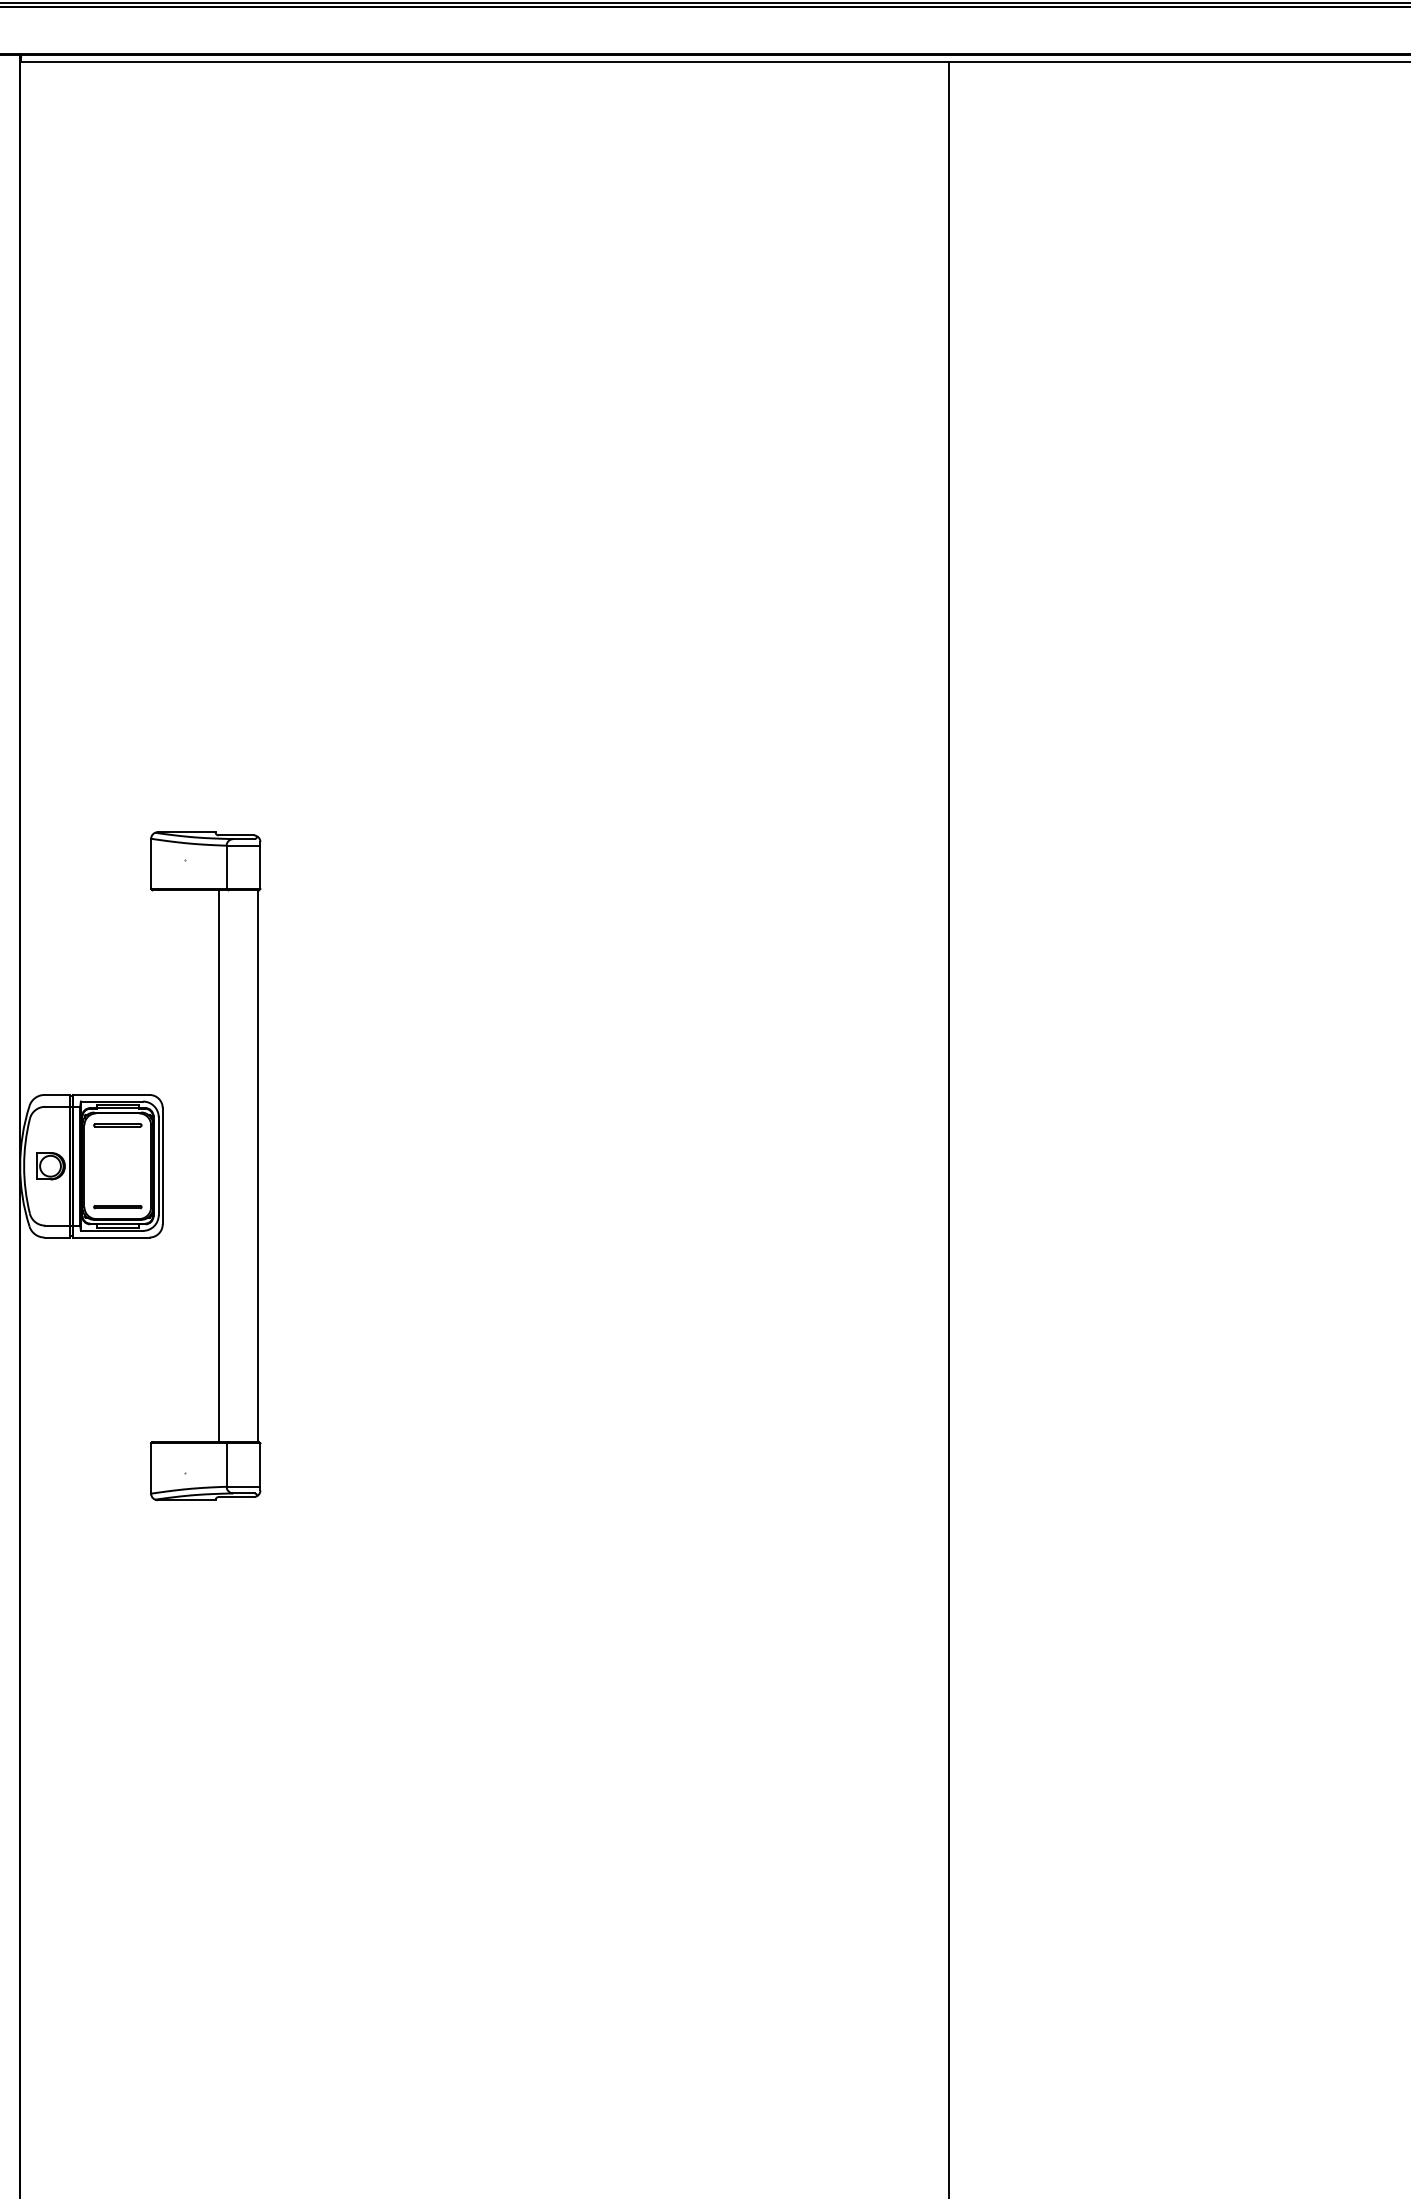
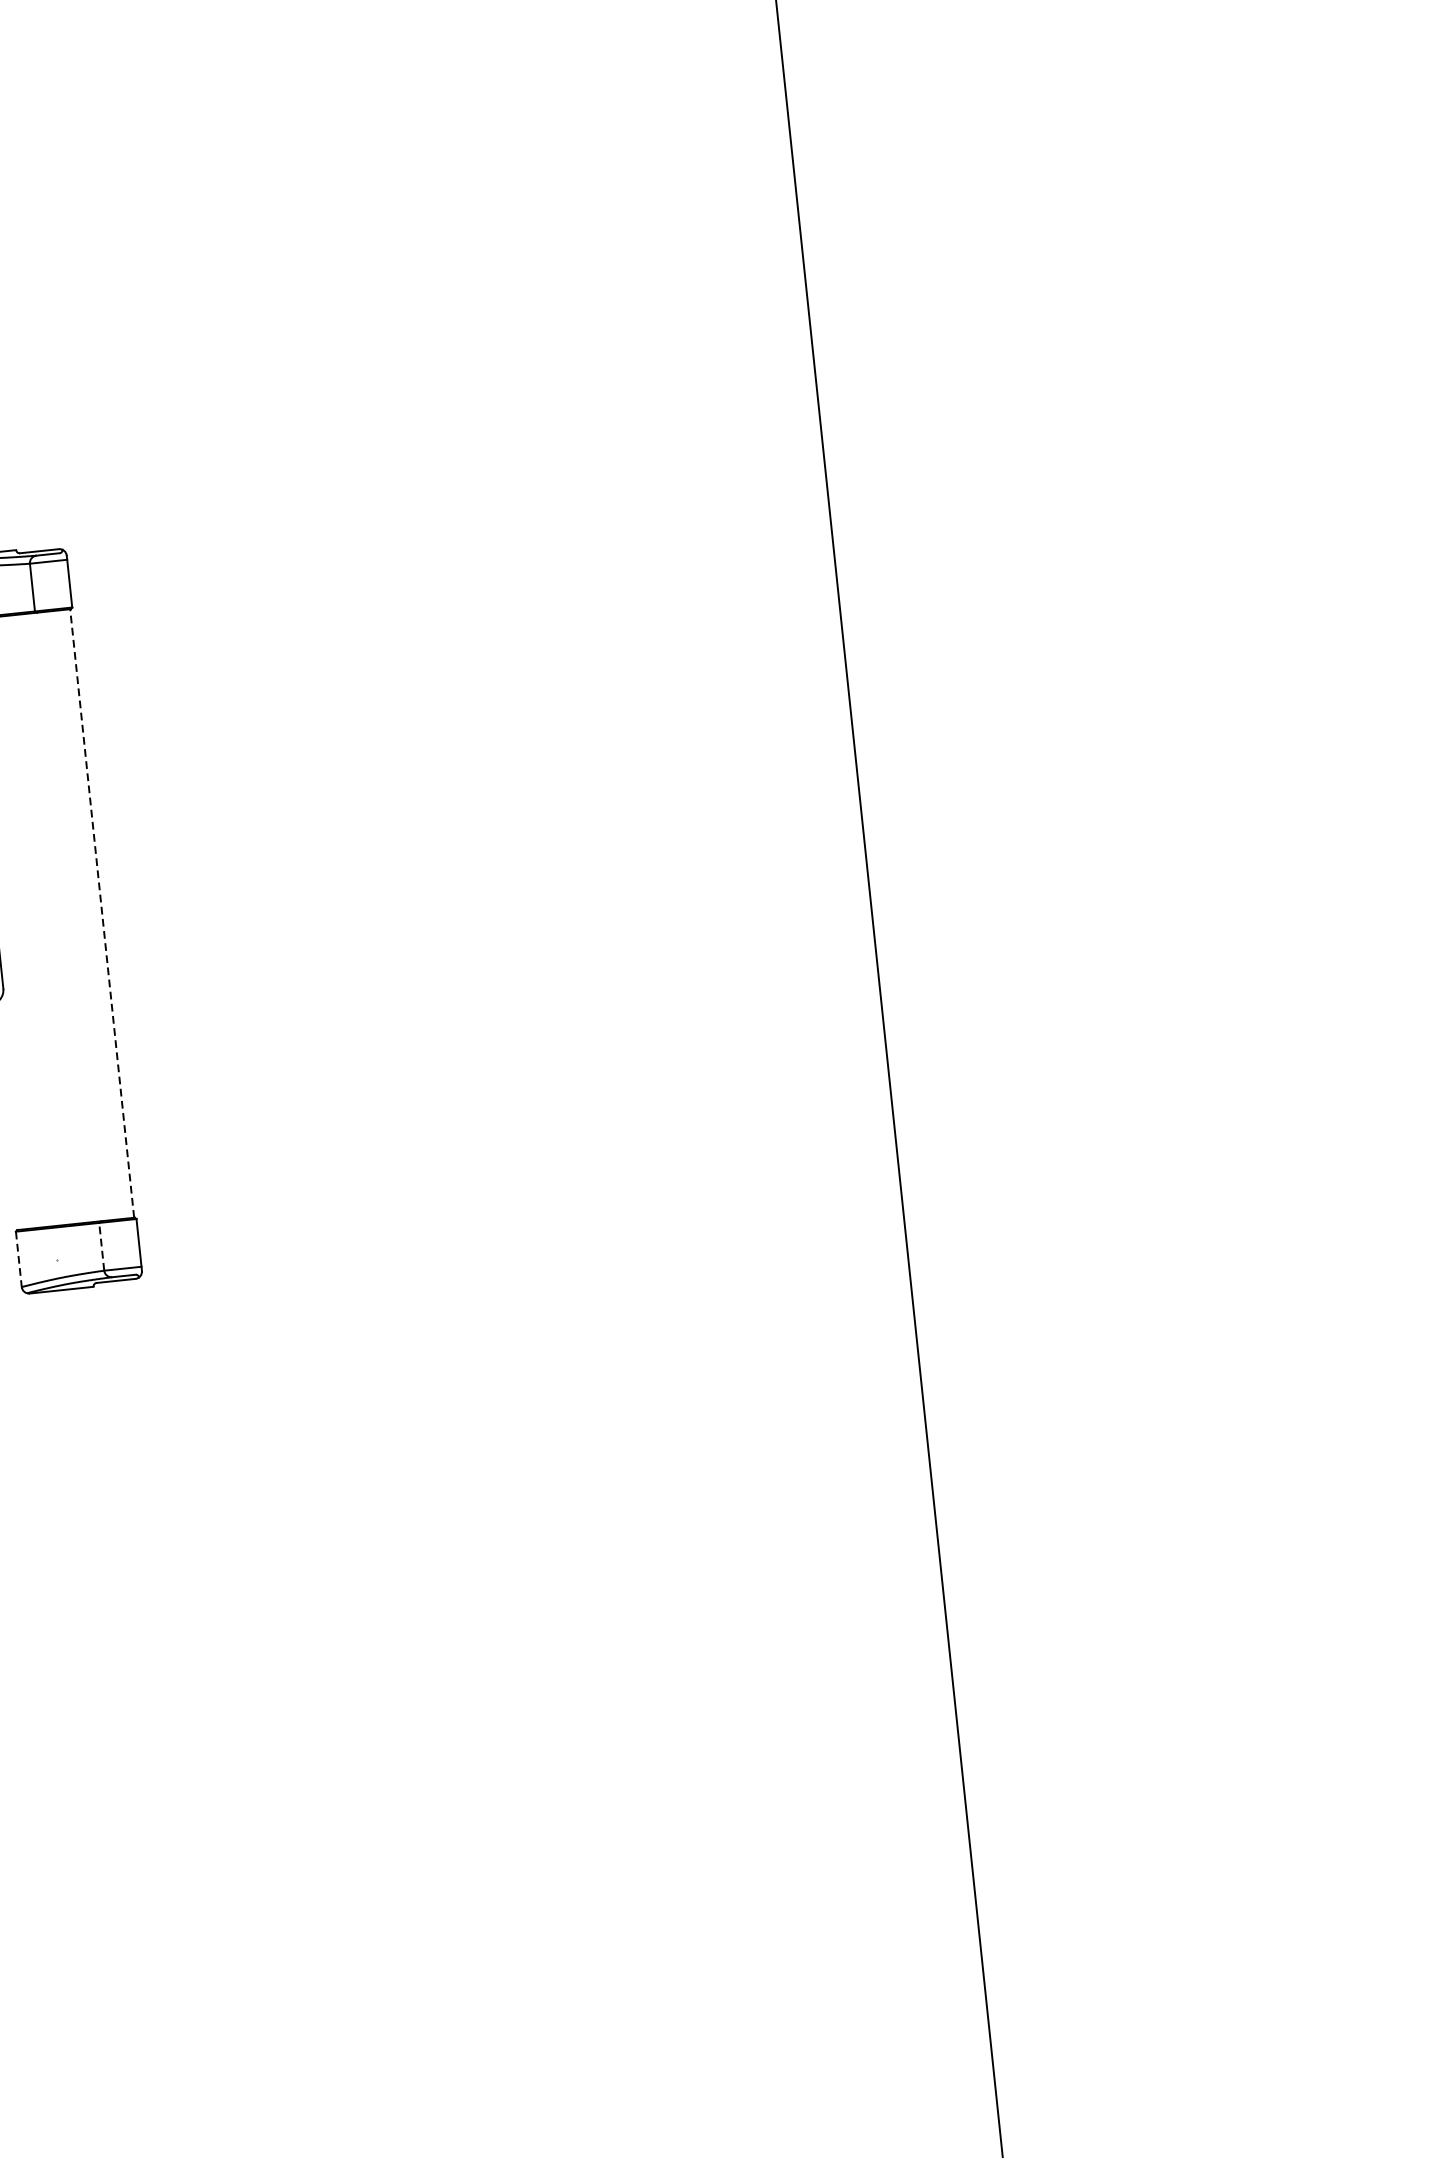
line: (218, 1166) -> (58, 918), removed
line: (258, 1166) -> (102, 913), solid -> dashed
line: (226, 1465) -> (101, 1247), solid -> dashed
line: (151, 1469) -> (19, 1260), solid -> dashed

